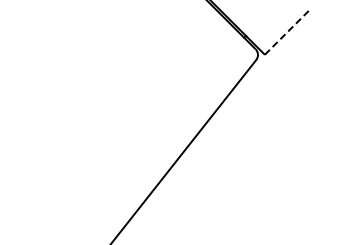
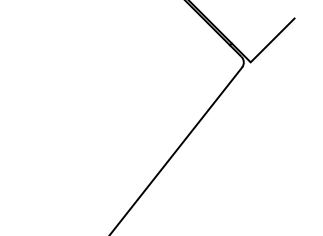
line: (286, 33) -> (272, 41), dashed -> solid

